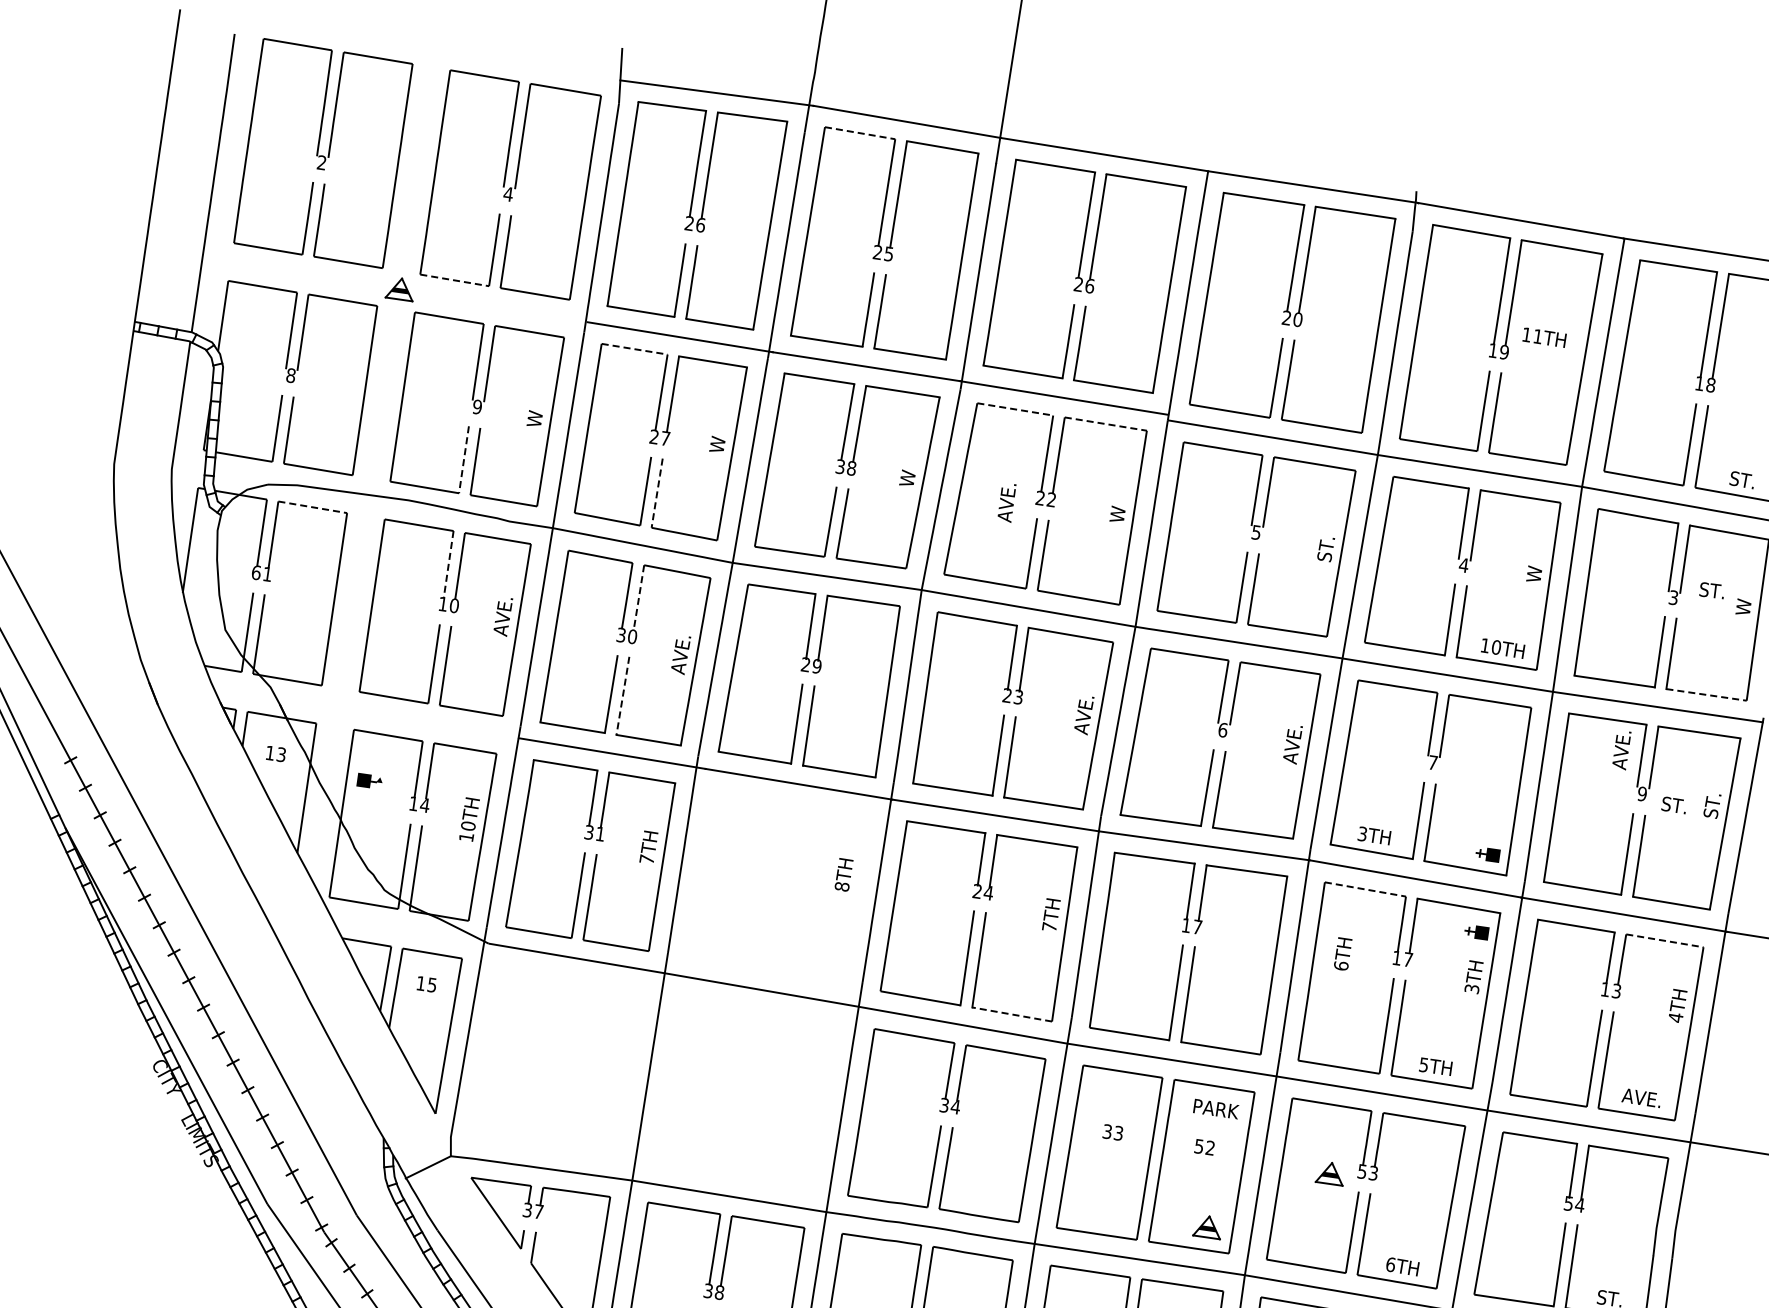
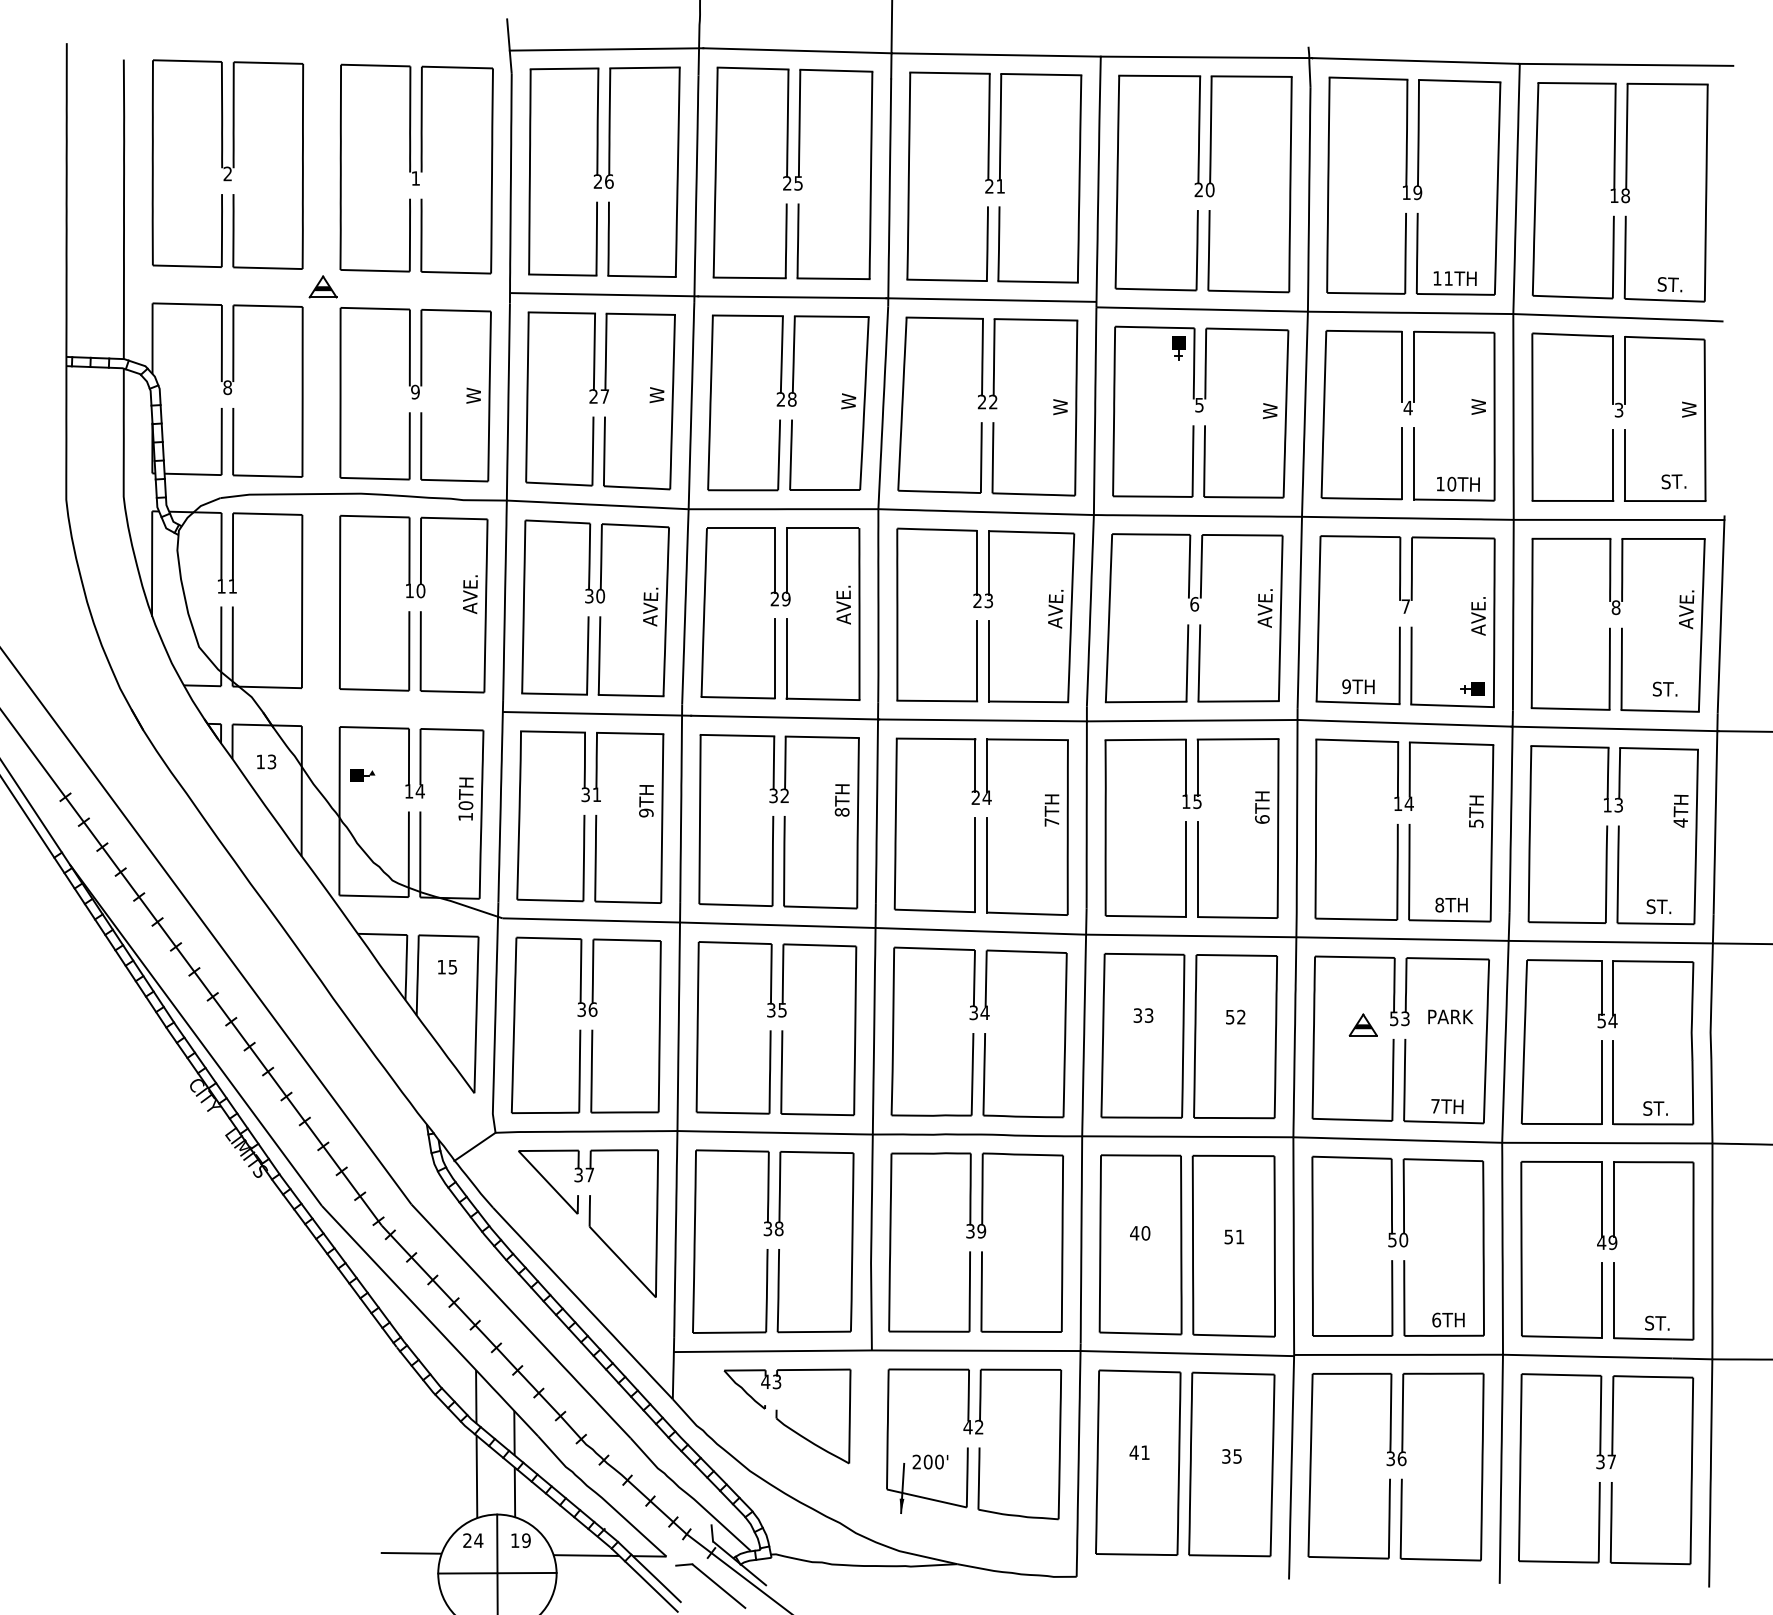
line: (860, 133) -> (753, 68), dashed -> solid
text: (508, 194) -> (415, 178), 4 -> 1
line: (455, 280) -> (375, 270), dashed -> solid
text: (1089, 286) -> (1000, 186), 26 -> 21
text: (1543, 337) -> (1454, 278), moved
line: (635, 348) -> (562, 312), dashed -> solid
line: (1015, 409) -> (945, 318), dashed -> solid
line: (1106, 423) -> (1036, 319), dashed -> solid
line: (463, 459) -> (409, 445), dashed -> solid
text: (839, 466) -> (780, 399), 38 -> 28
part: (1243, 473) -> (1178, 348), added
line: (657, 492) -> (604, 450), dashed -> solid
text: (1006, 501) -> (843, 604), moved
line: (312, 507) -> (267, 514), dashed -> solid
text: (1325, 548) -> (1269, 411), ST. -> W
line: (448, 564) -> (409, 551), dashed -> solid
text: (256, 572) -> (221, 586), 61 -> 11
text: (1711, 590) -> (1673, 481), moved
line: (638, 598) -> (601, 557), dashed -> solid
line: (1706, 695) -> (1665, 501), dashed -> solid
line: (622, 696) -> (599, 656), dashed -> solid
text: (1621, 750) -> (1478, 616), moved
text: (1641, 793) -> (1615, 607), 9 -> 8
text: (1673, 804) -> (1664, 688), moved
text: (1712, 805) -> (1686, 609), ST. -> AVE.
text: (1362, 833) -> (1346, 686), 3TH -> 9TH
text: (647, 858) -> (646, 812), 7TH -> 9TH
part: (777, 886) -> (778, 821), added
line: (1365, 889) -> (1357, 740), dashed -> solid
text: (1197, 927) -> (1197, 801), 17 -> 15
part: (1476, 931) -> (1472, 766), removed
line: (1665, 940) -> (1659, 748), dashed -> solid
text: (1343, 954) -> (1262, 807), moved
text: (1407, 959) -> (1408, 803), 17 -> 14
text: (1471, 988) -> (1475, 823), 3TH -> 5TH
line: (1012, 1014) -> (1027, 913), dashed -> solid
text: (1423, 1064) -> (1439, 904), 5TH -> 8TH
part: (550, 1065) -> (580, 1029), added
part: (745, 1092) -> (776, 1028), added
text: (1641, 1097) -> (1658, 906), AVE. -> ST.
text: (1216, 1108) -> (1450, 1016), moved
part: (1207, 1226) -> (1249, 1094), removed
text: (1390, 1264) -> (1435, 1106), 6TH -> 7TH

